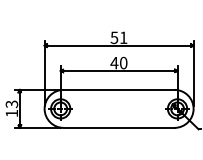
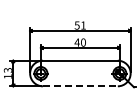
line: (119, 128) -> (80, 86), solid -> dashed

